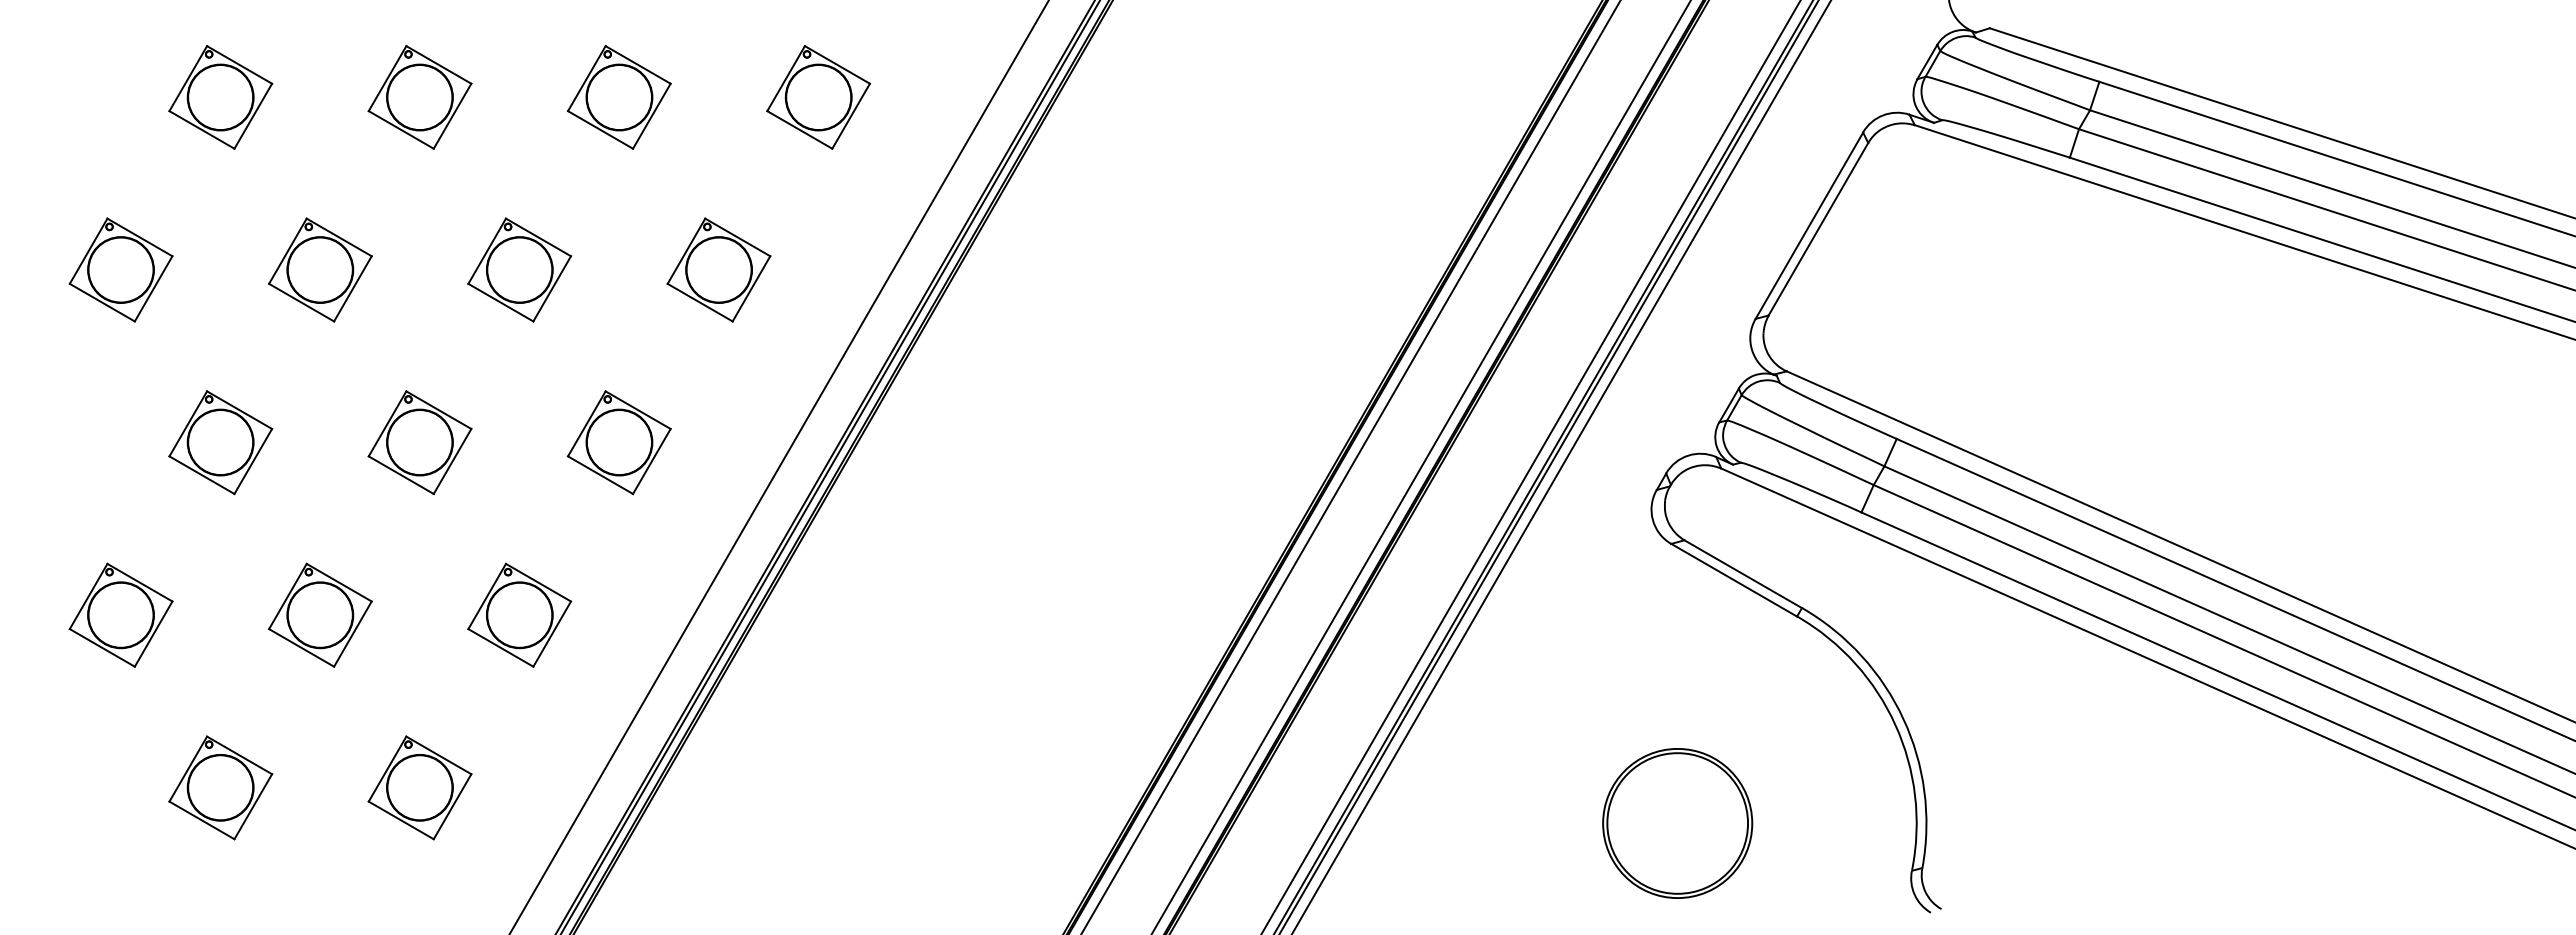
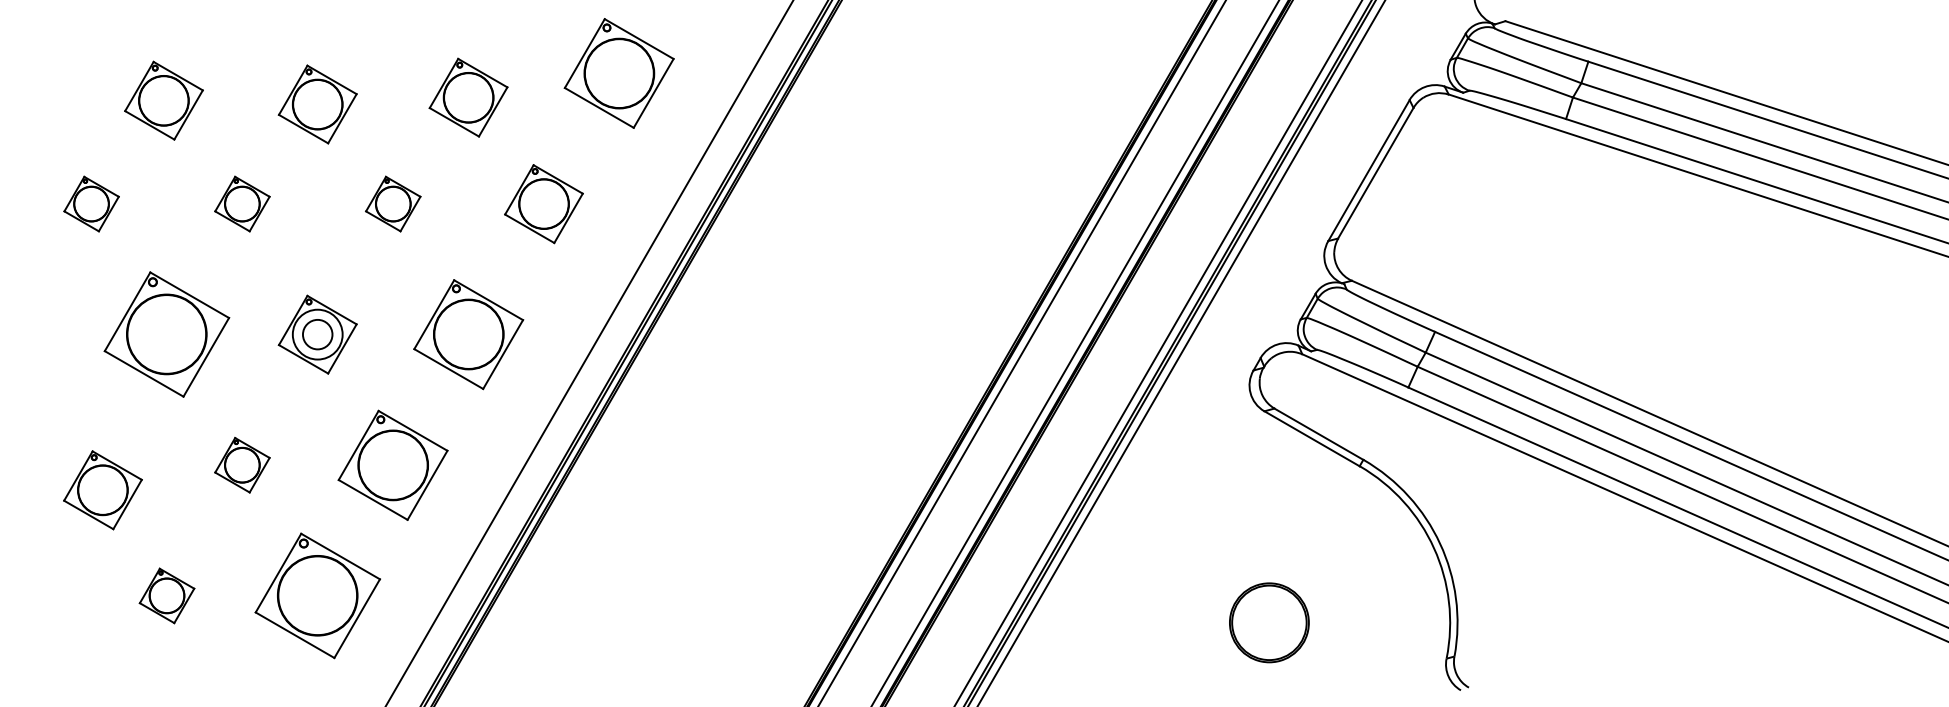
part: (220, 97) -> (163, 100), moved
part: (419, 97) -> (317, 104), moved
part: (618, 97) -> (467, 97), moved
part: (818, 97) -> (619, 73), size x1.4
part: (120, 269) -> (91, 203), size x0.7
part: (320, 269) -> (242, 203), size x0.7
part: (519, 269) -> (393, 203), size x0.7
part: (220, 442) -> (166, 334), size x1.6
circle: (419, 442) -> (317, 334), size x0.6
part: (618, 442) -> (467, 334), size x1.4
part: (120, 614) -> (102, 489), moved
part: (320, 614) -> (242, 464), size x0.7
part: (519, 614) -> (393, 464), size x1.4
part: (220, 787) -> (166, 595), size x0.7
part: (419, 787) -> (317, 595), size x1.6
part: (1677, 823) -> (1269, 622), size x0.7

